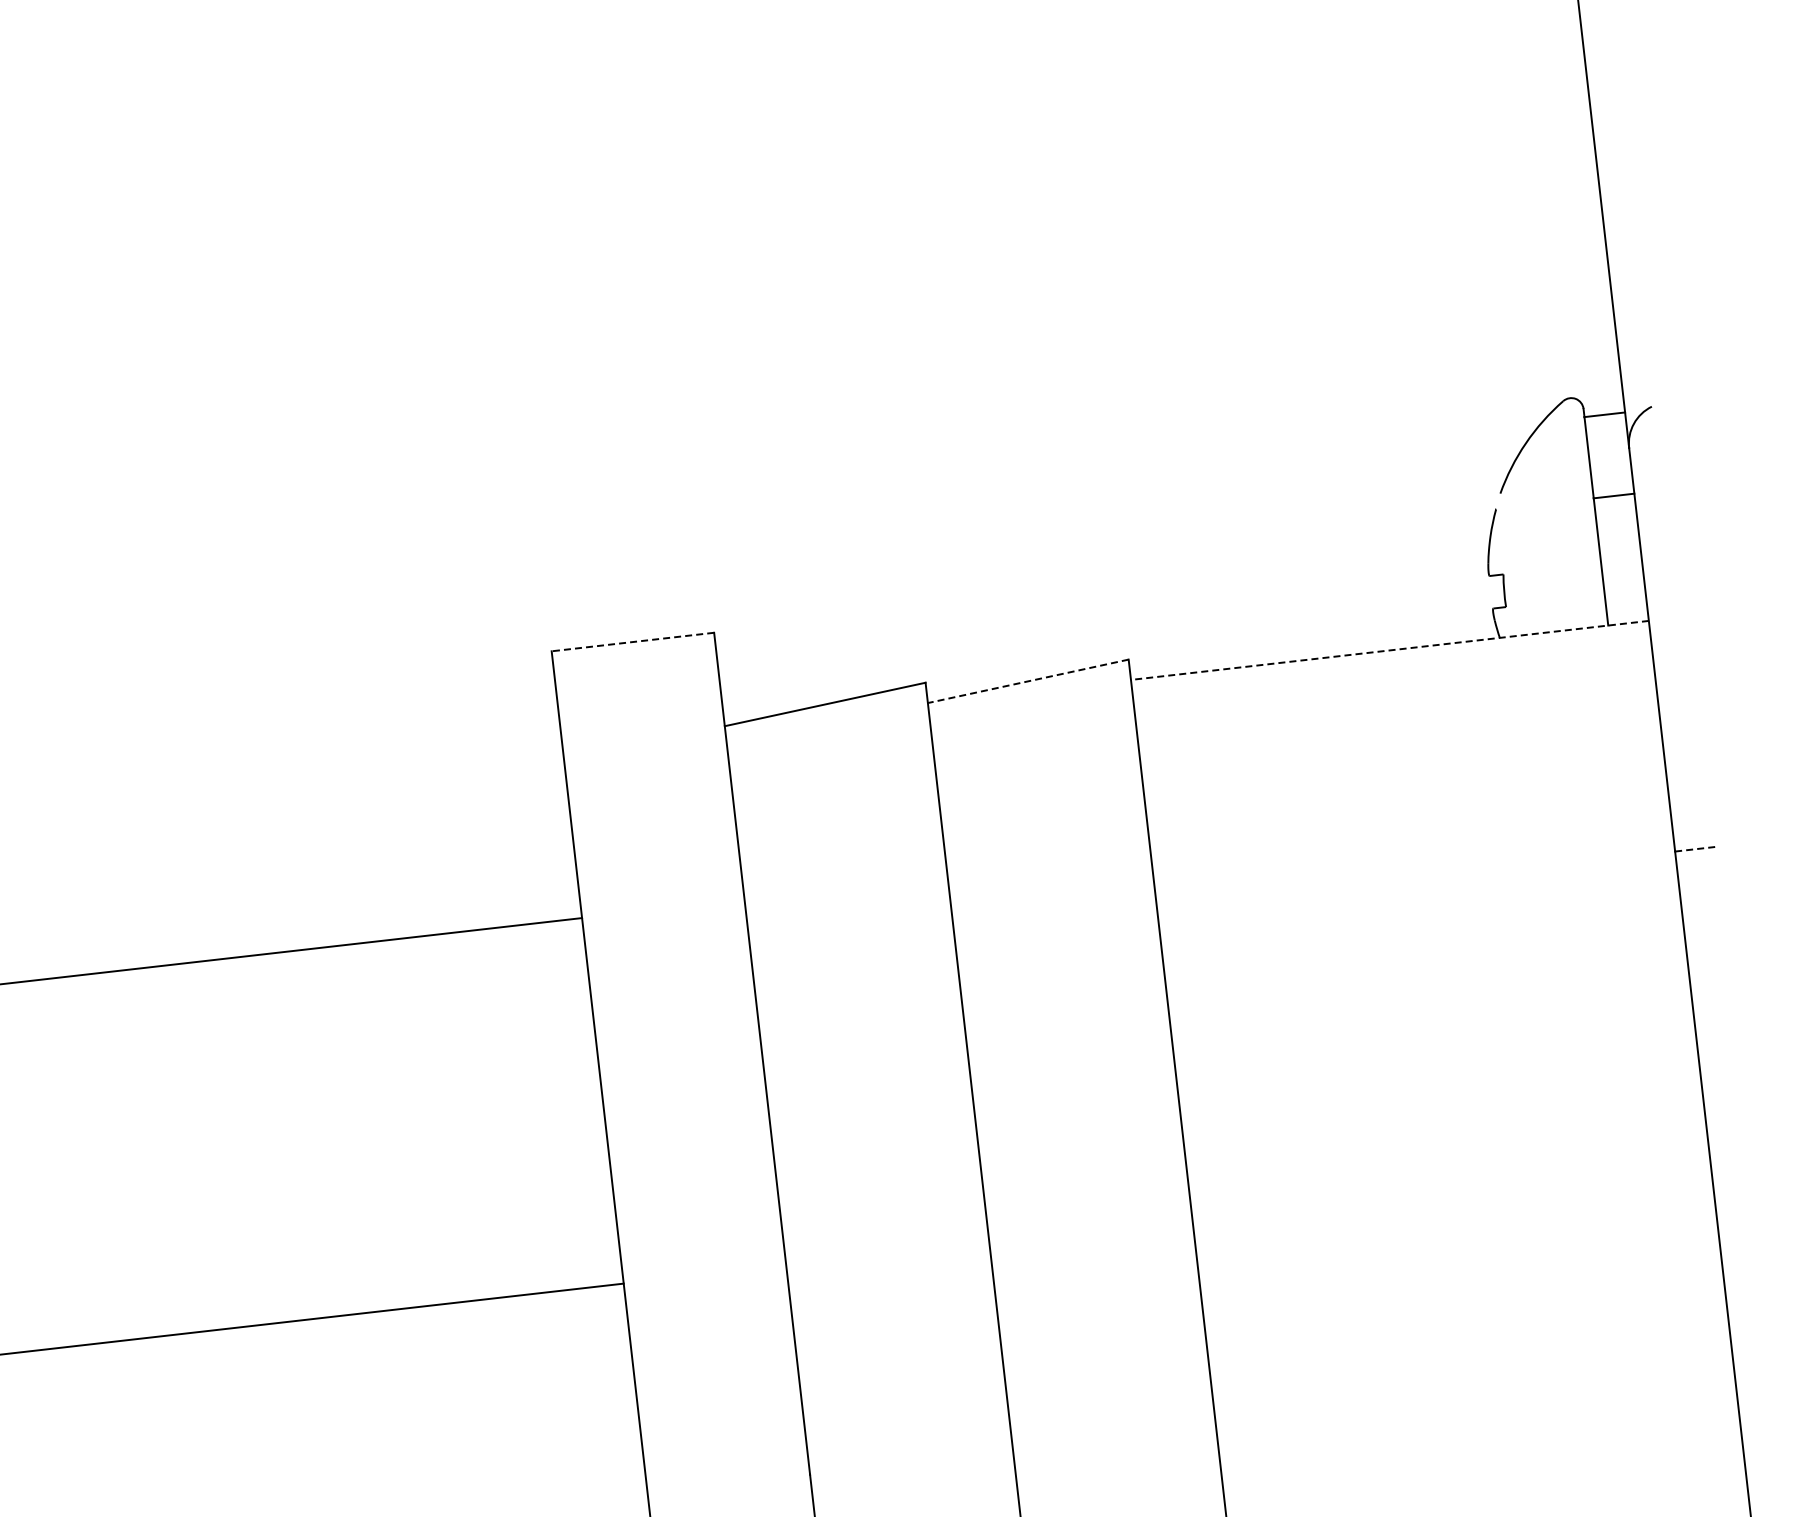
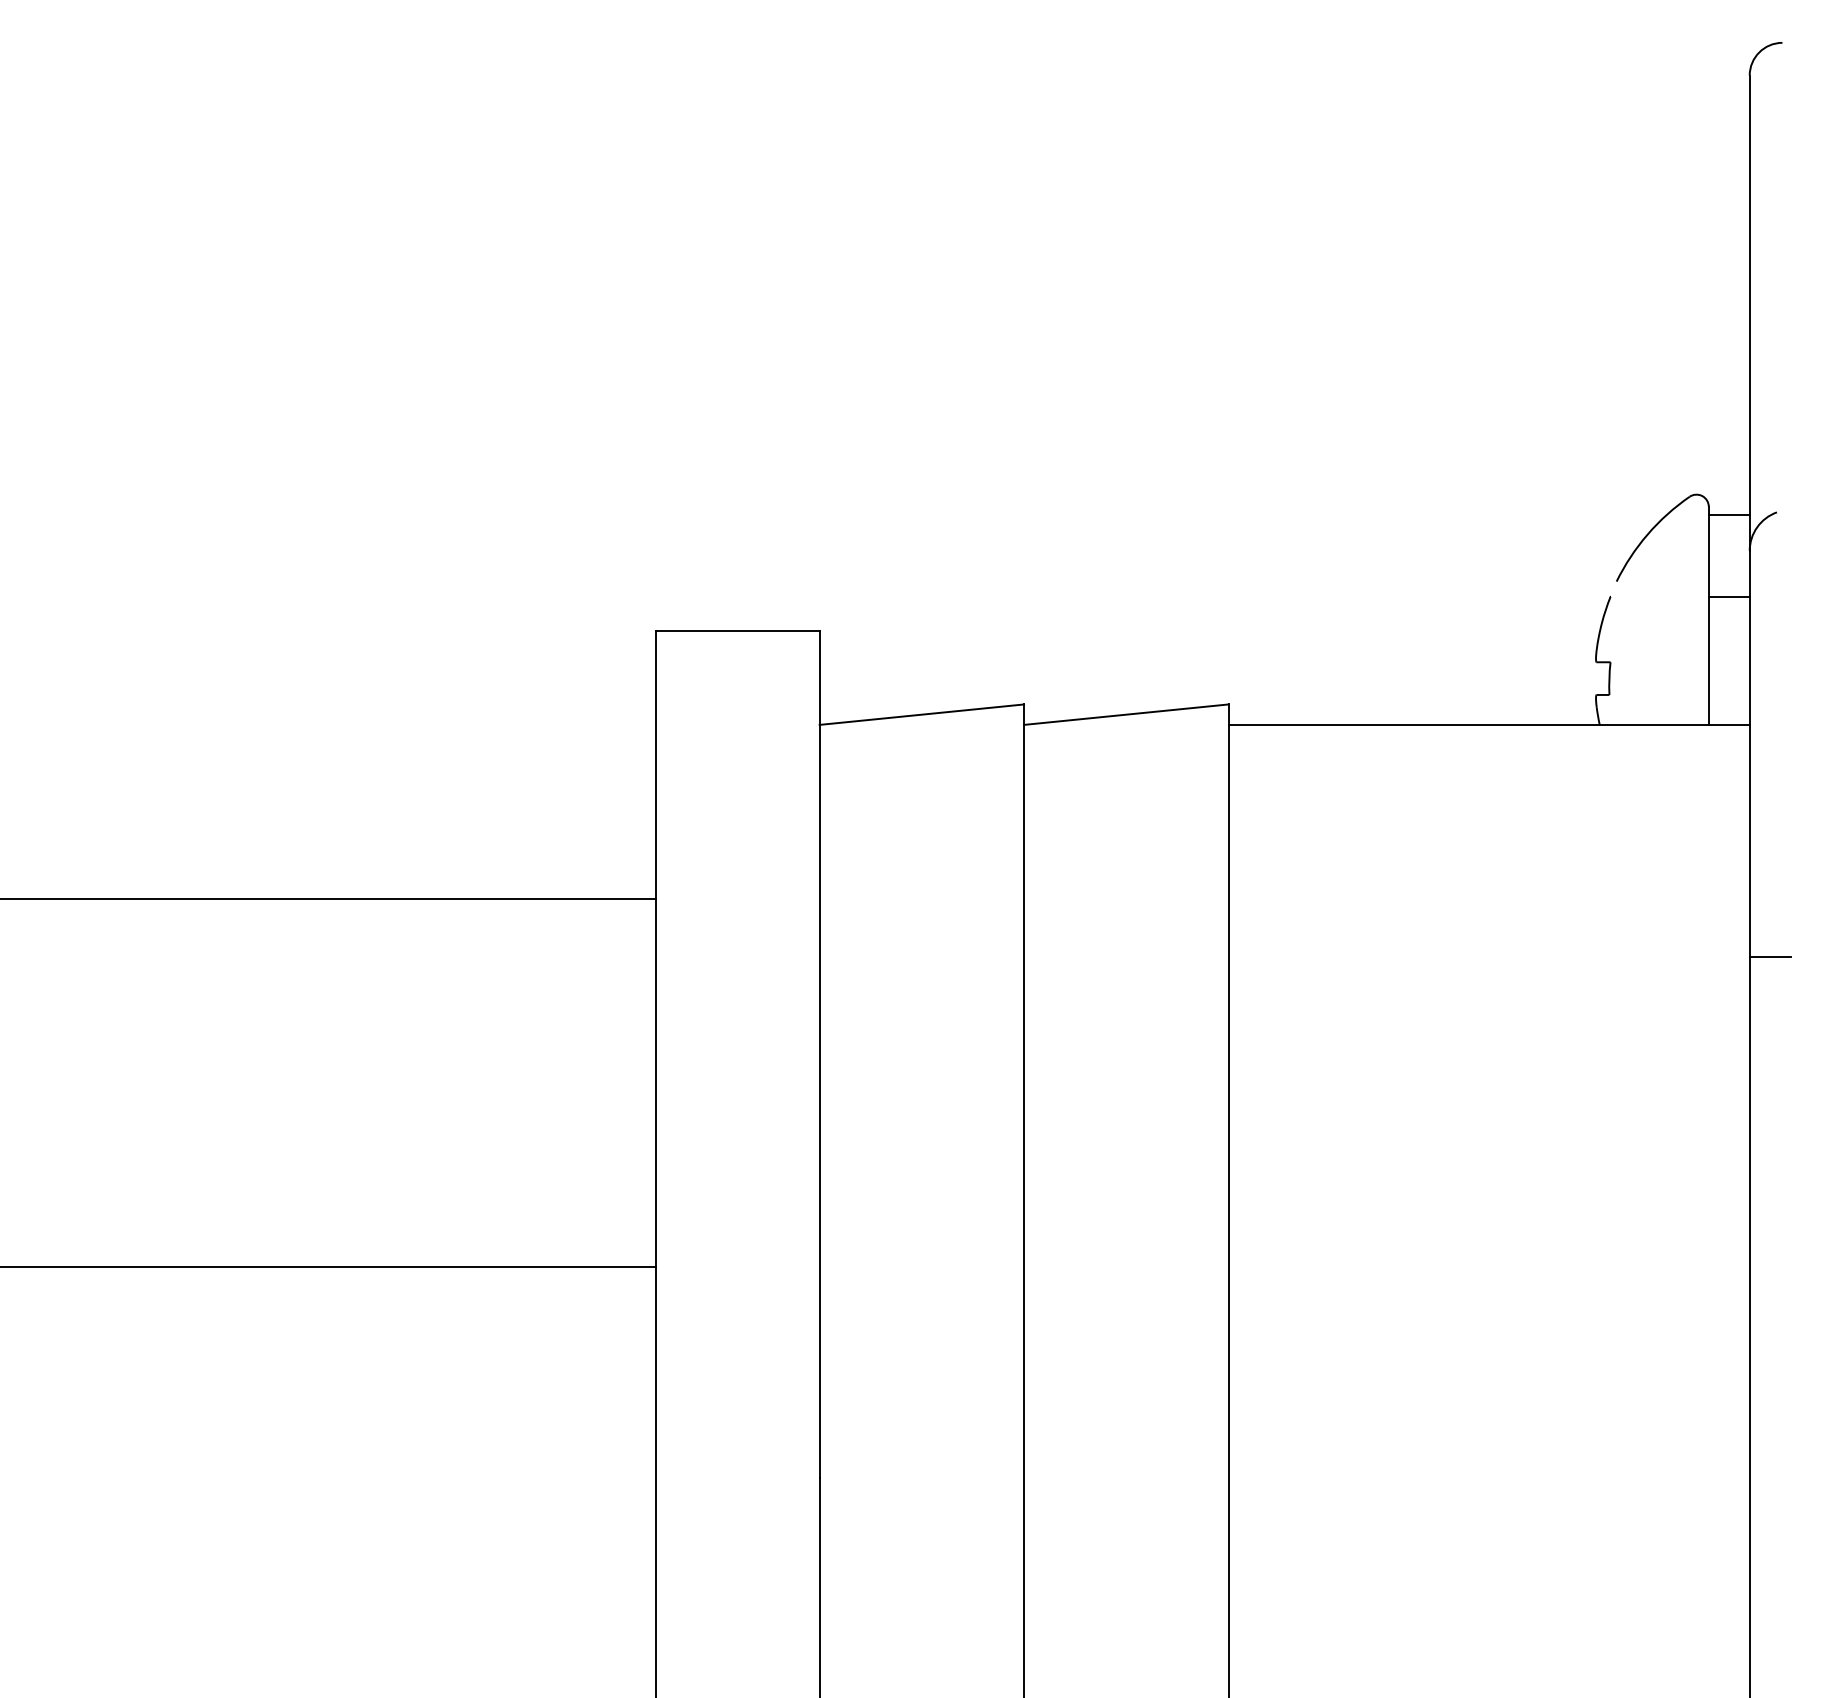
line: (632, 641) -> (737, 630), dashed -> solid
line: (1390, 649) -> (1489, 724), dashed -> solid
line: (1028, 681) -> (1126, 714), dashed -> solid
line: (1695, 849) -> (1770, 957), dashed -> solid

